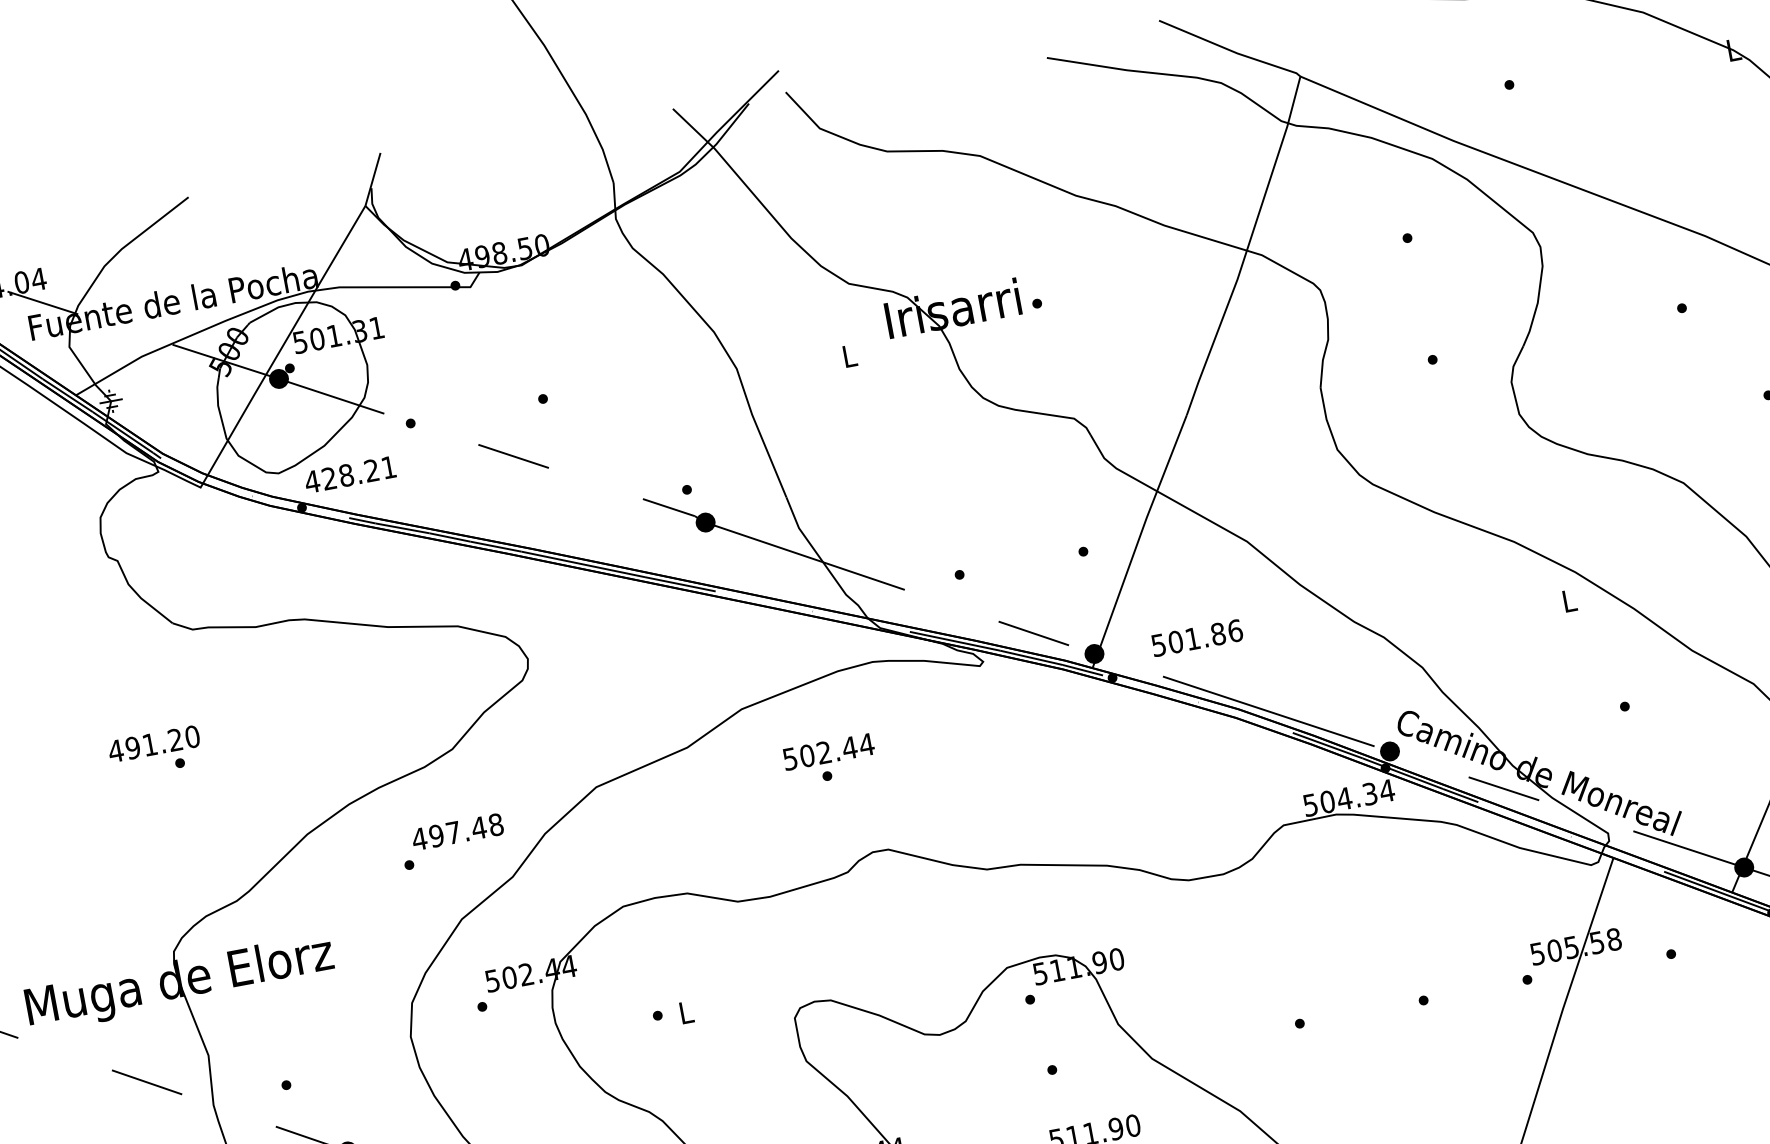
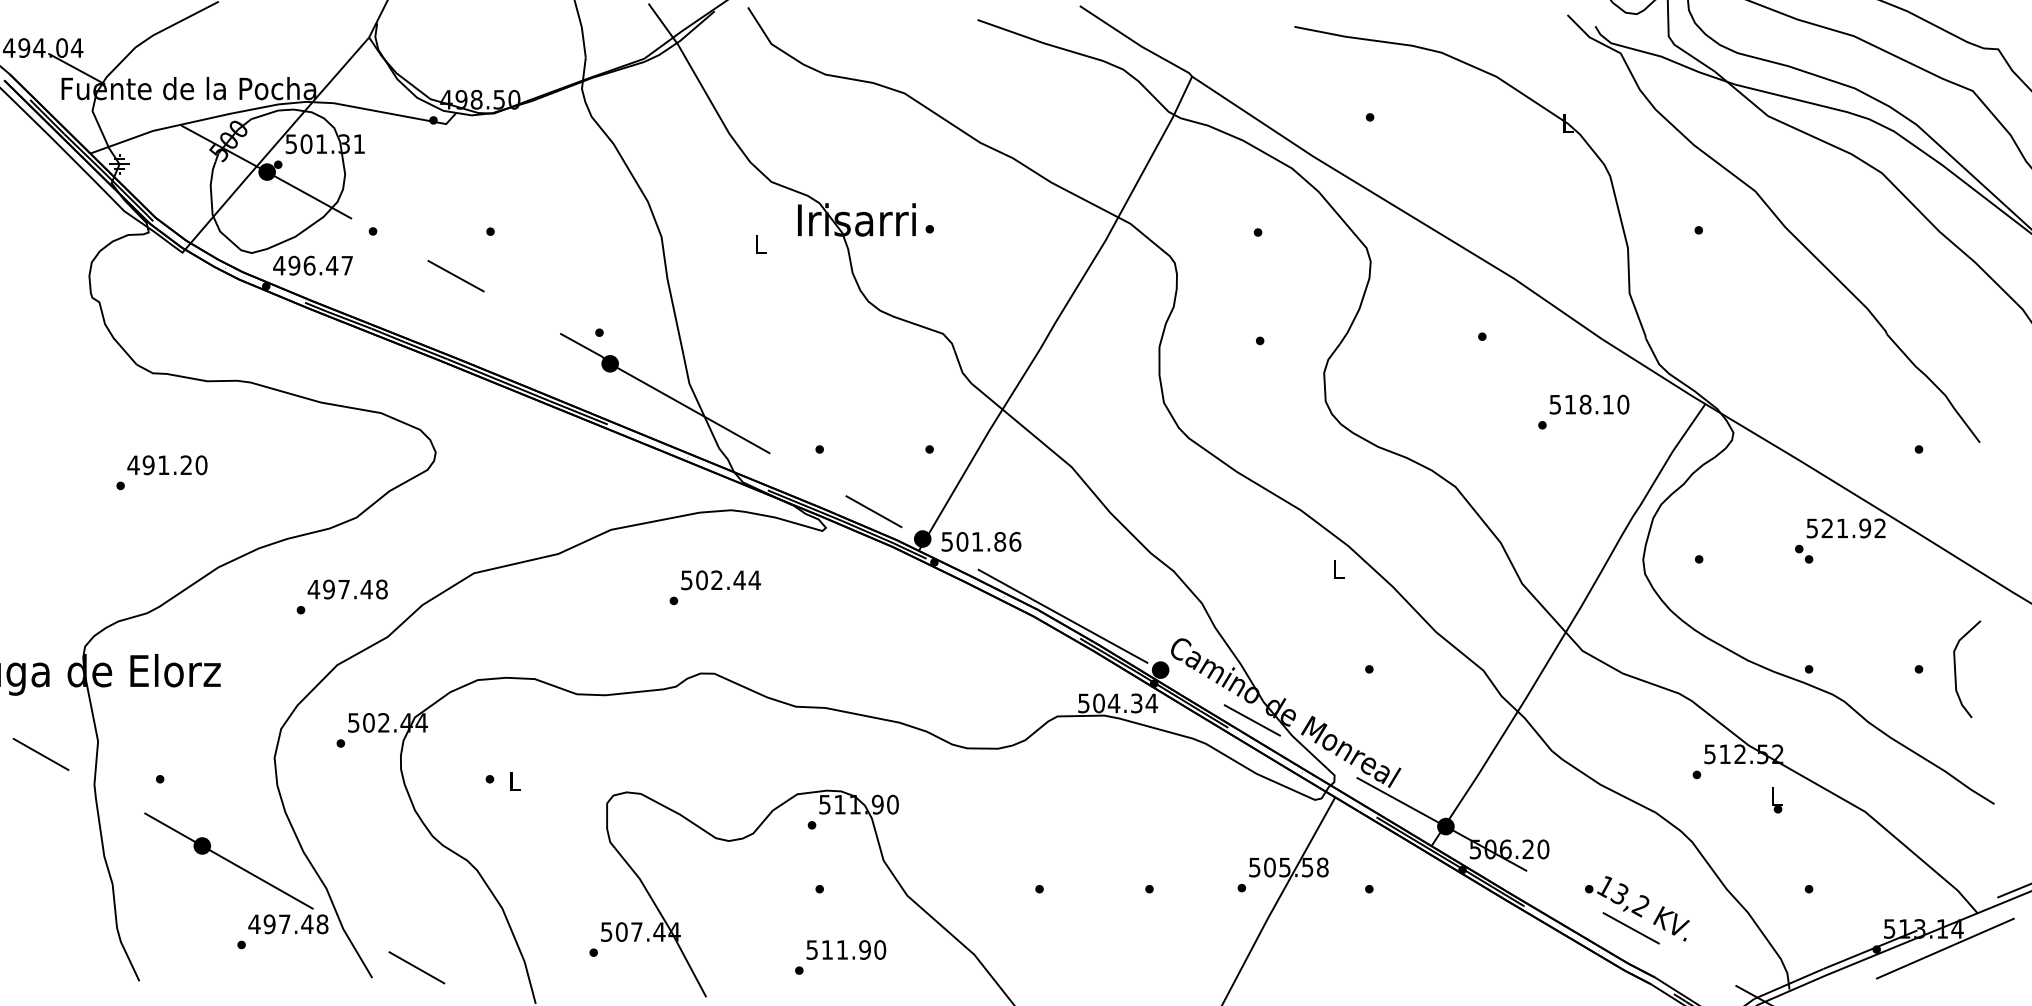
text: (358, 472) -> (320, 265), 428.21 -> 496.47
text: (1197, 637) -> (981, 541), moved
text: (154, 744) -> (167, 465), moved
text: (828, 752) -> (720, 580), moved

